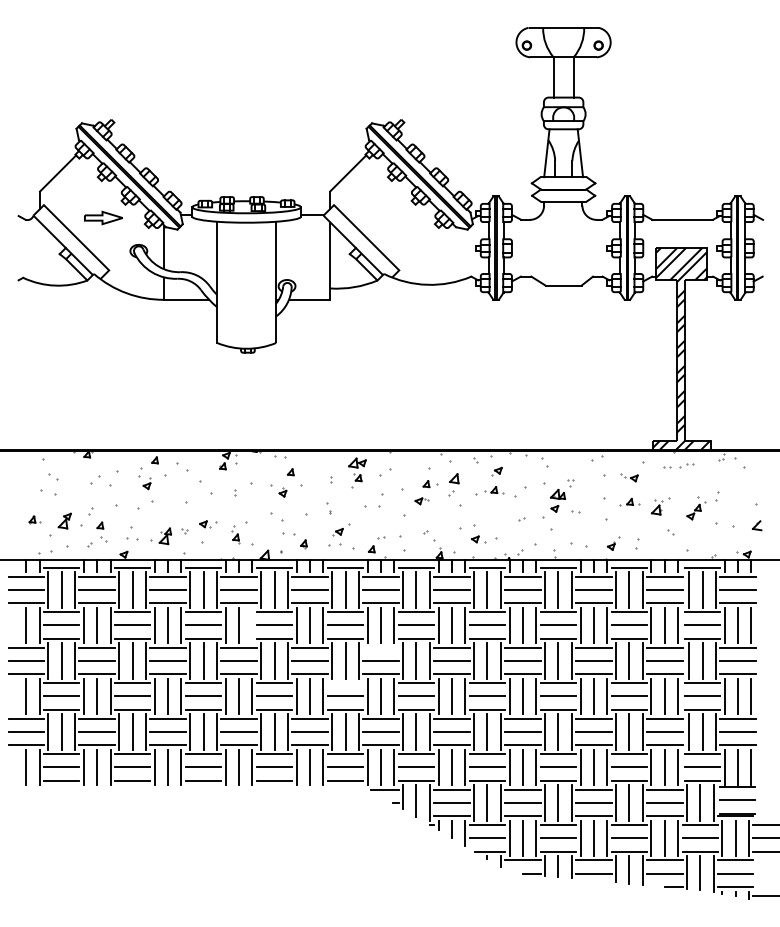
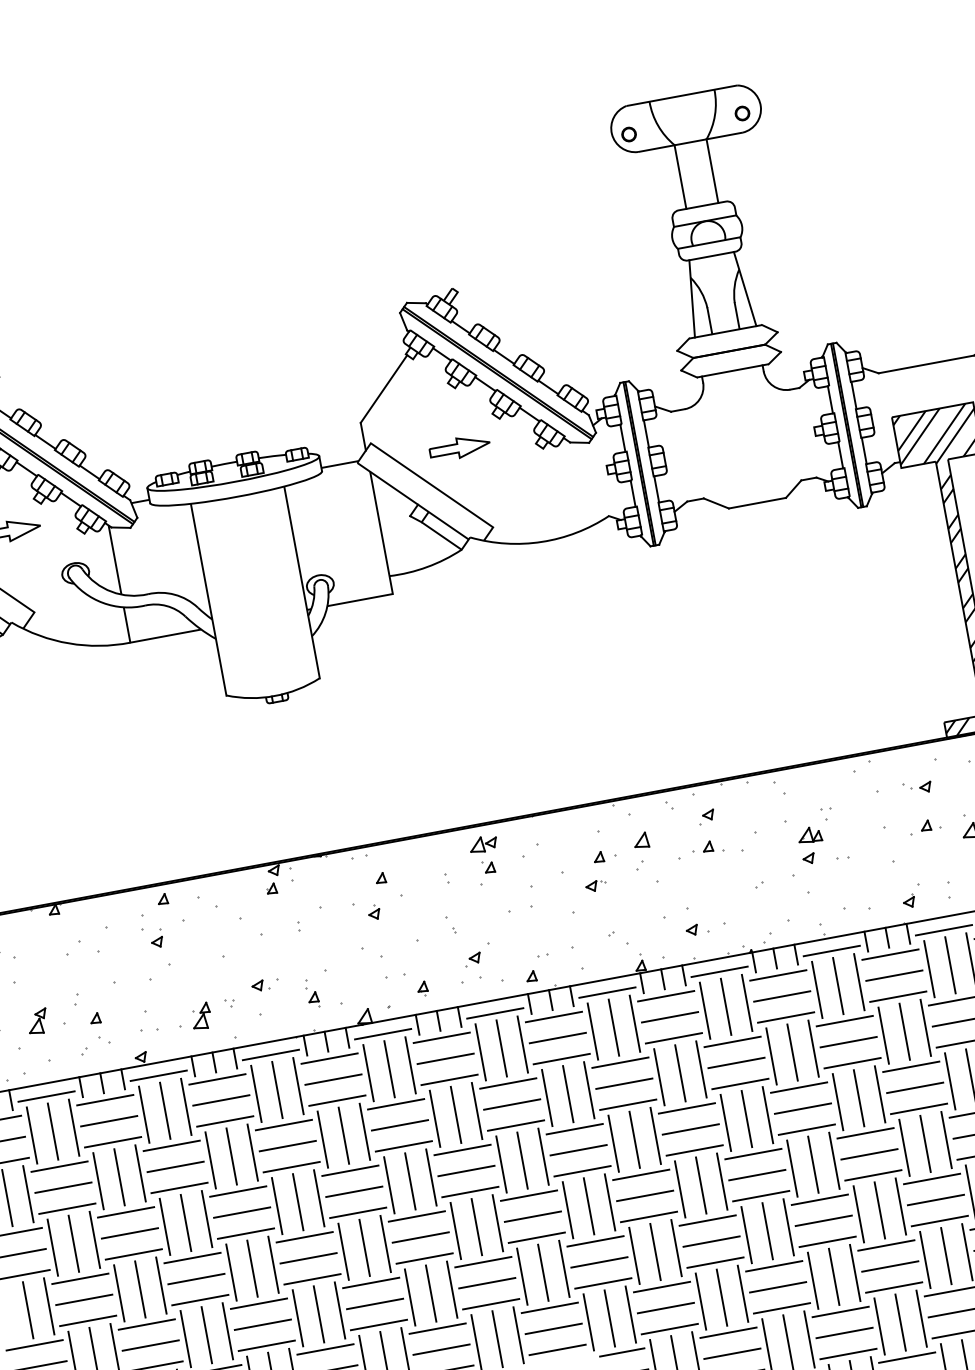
part: (387, 217) -> (459, 447), added
line: (252, 625) -> (365, 1131), added
line: (380, 647) -> (573, 1129), added
line: (345, 683) -> (529, 1196), added

